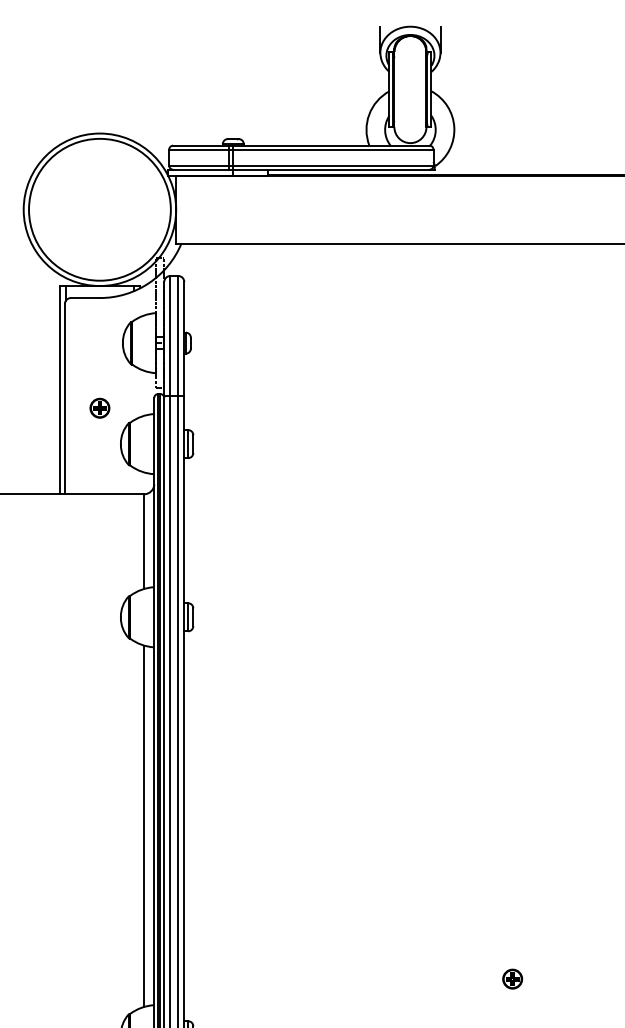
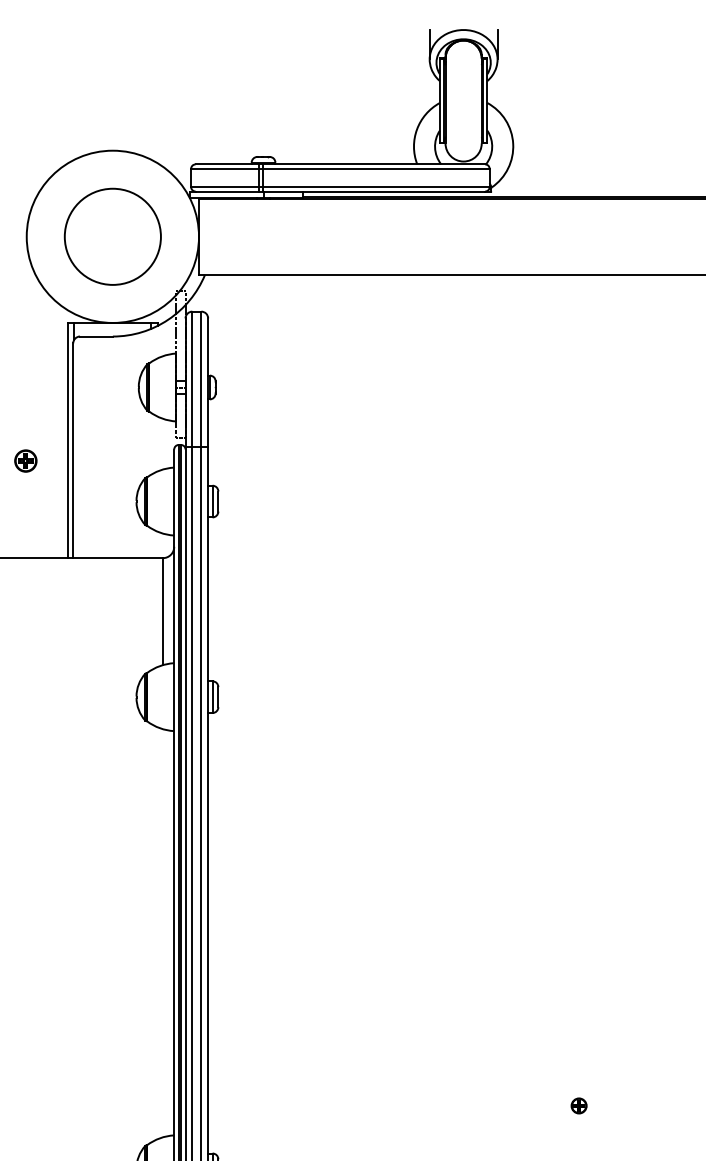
circle: (99, 209) -> (112, 236), size x0.6
part: (99, 407) -> (25, 460), moved
line: (143, 826) -> (162, 933), removed
part: (512, 978) -> (578, 1105), size x0.7

